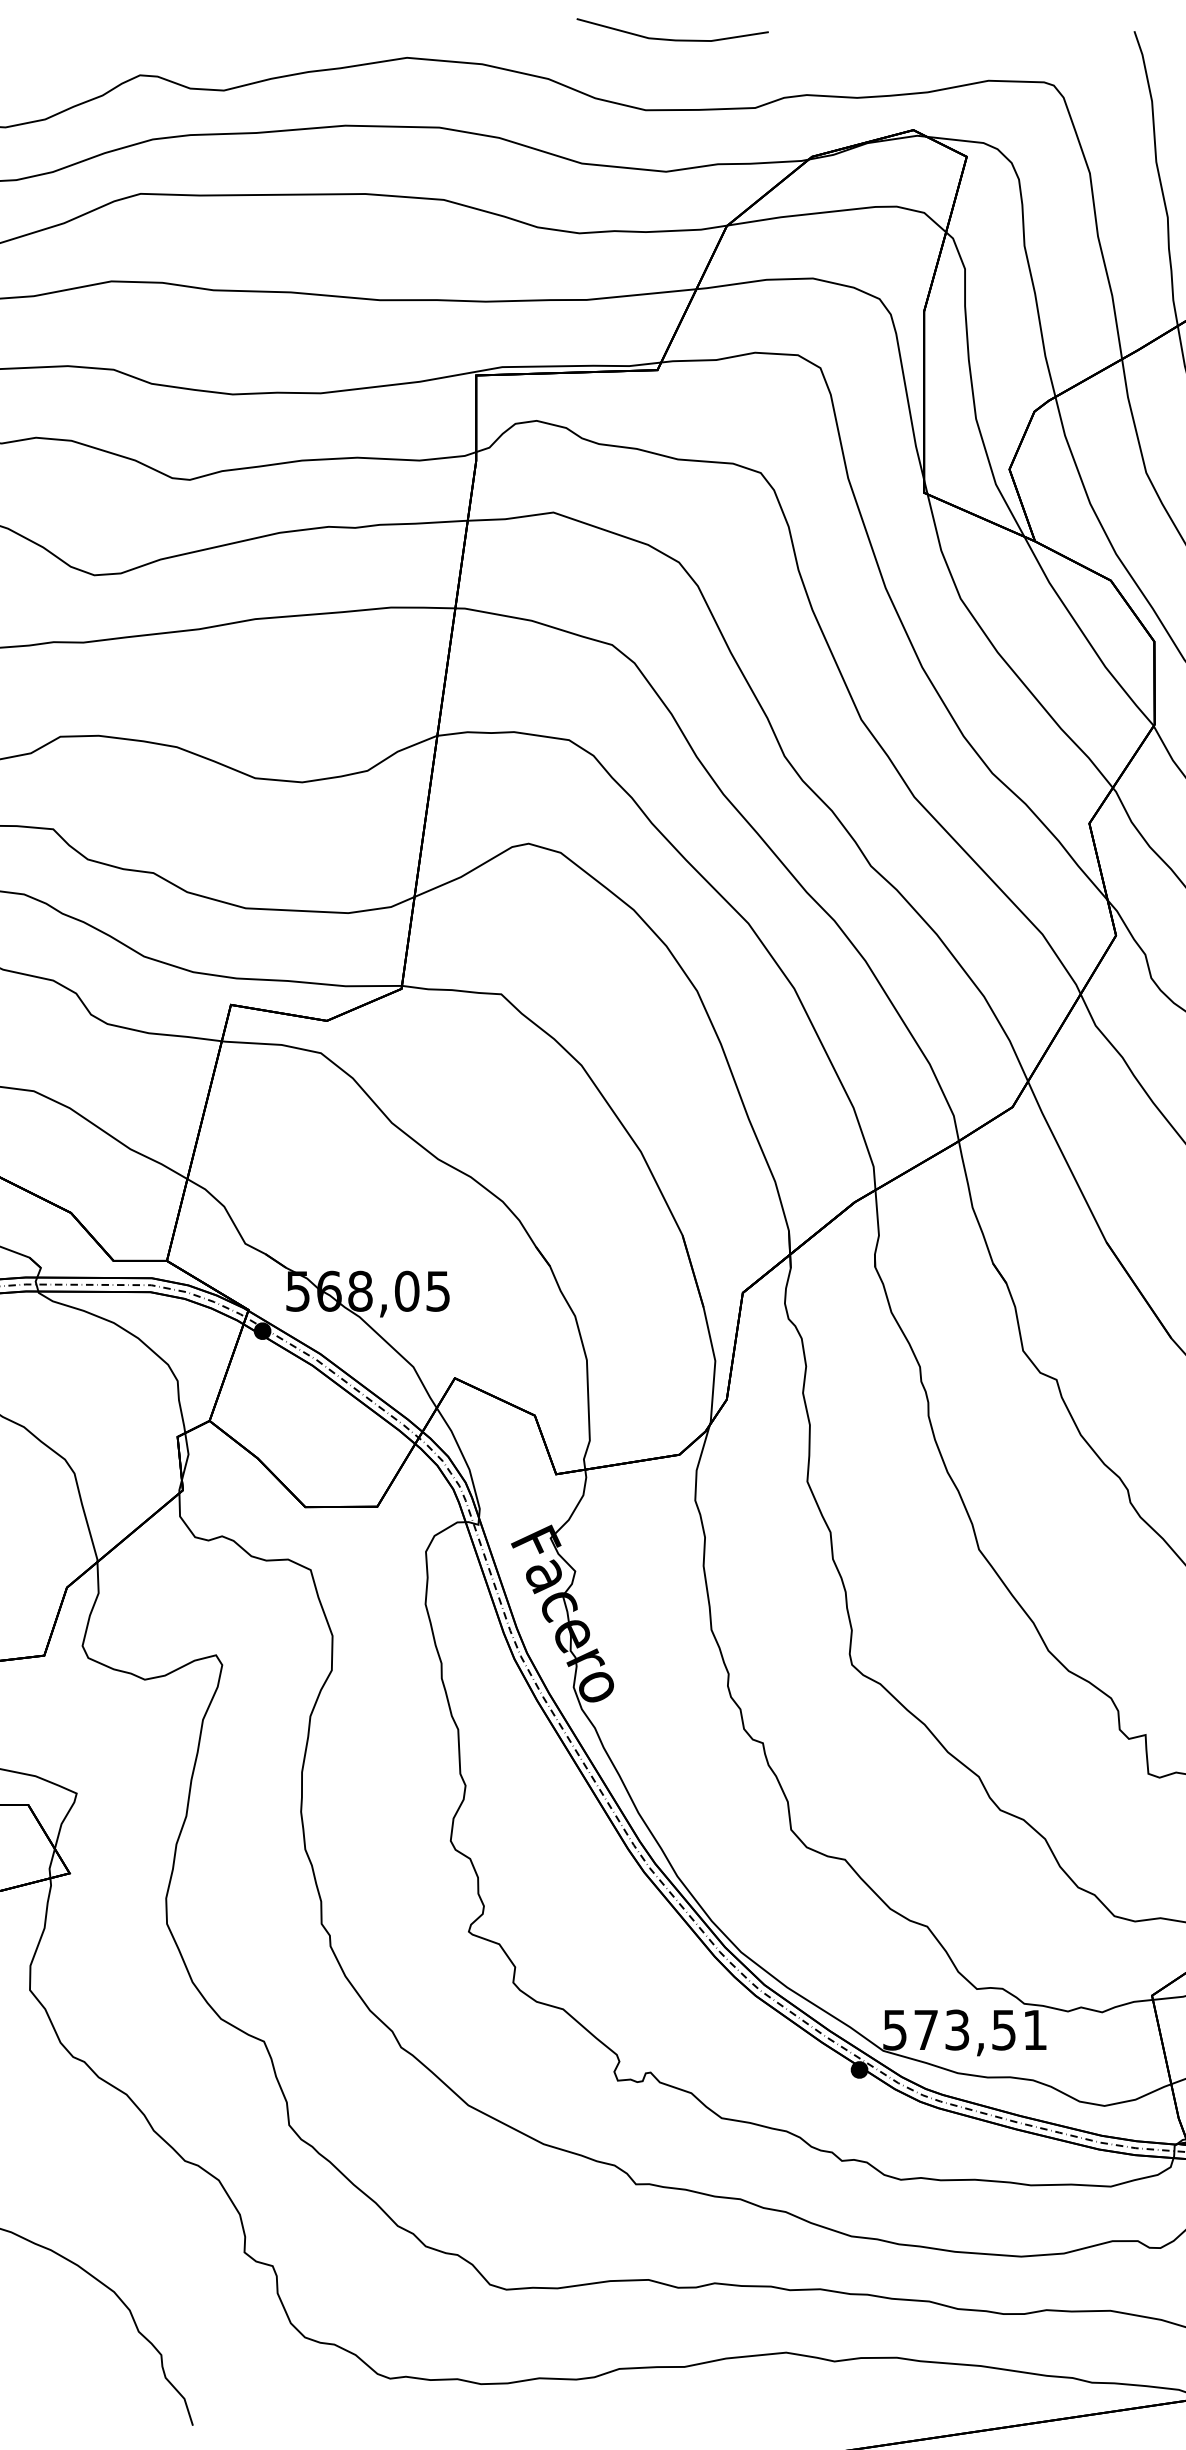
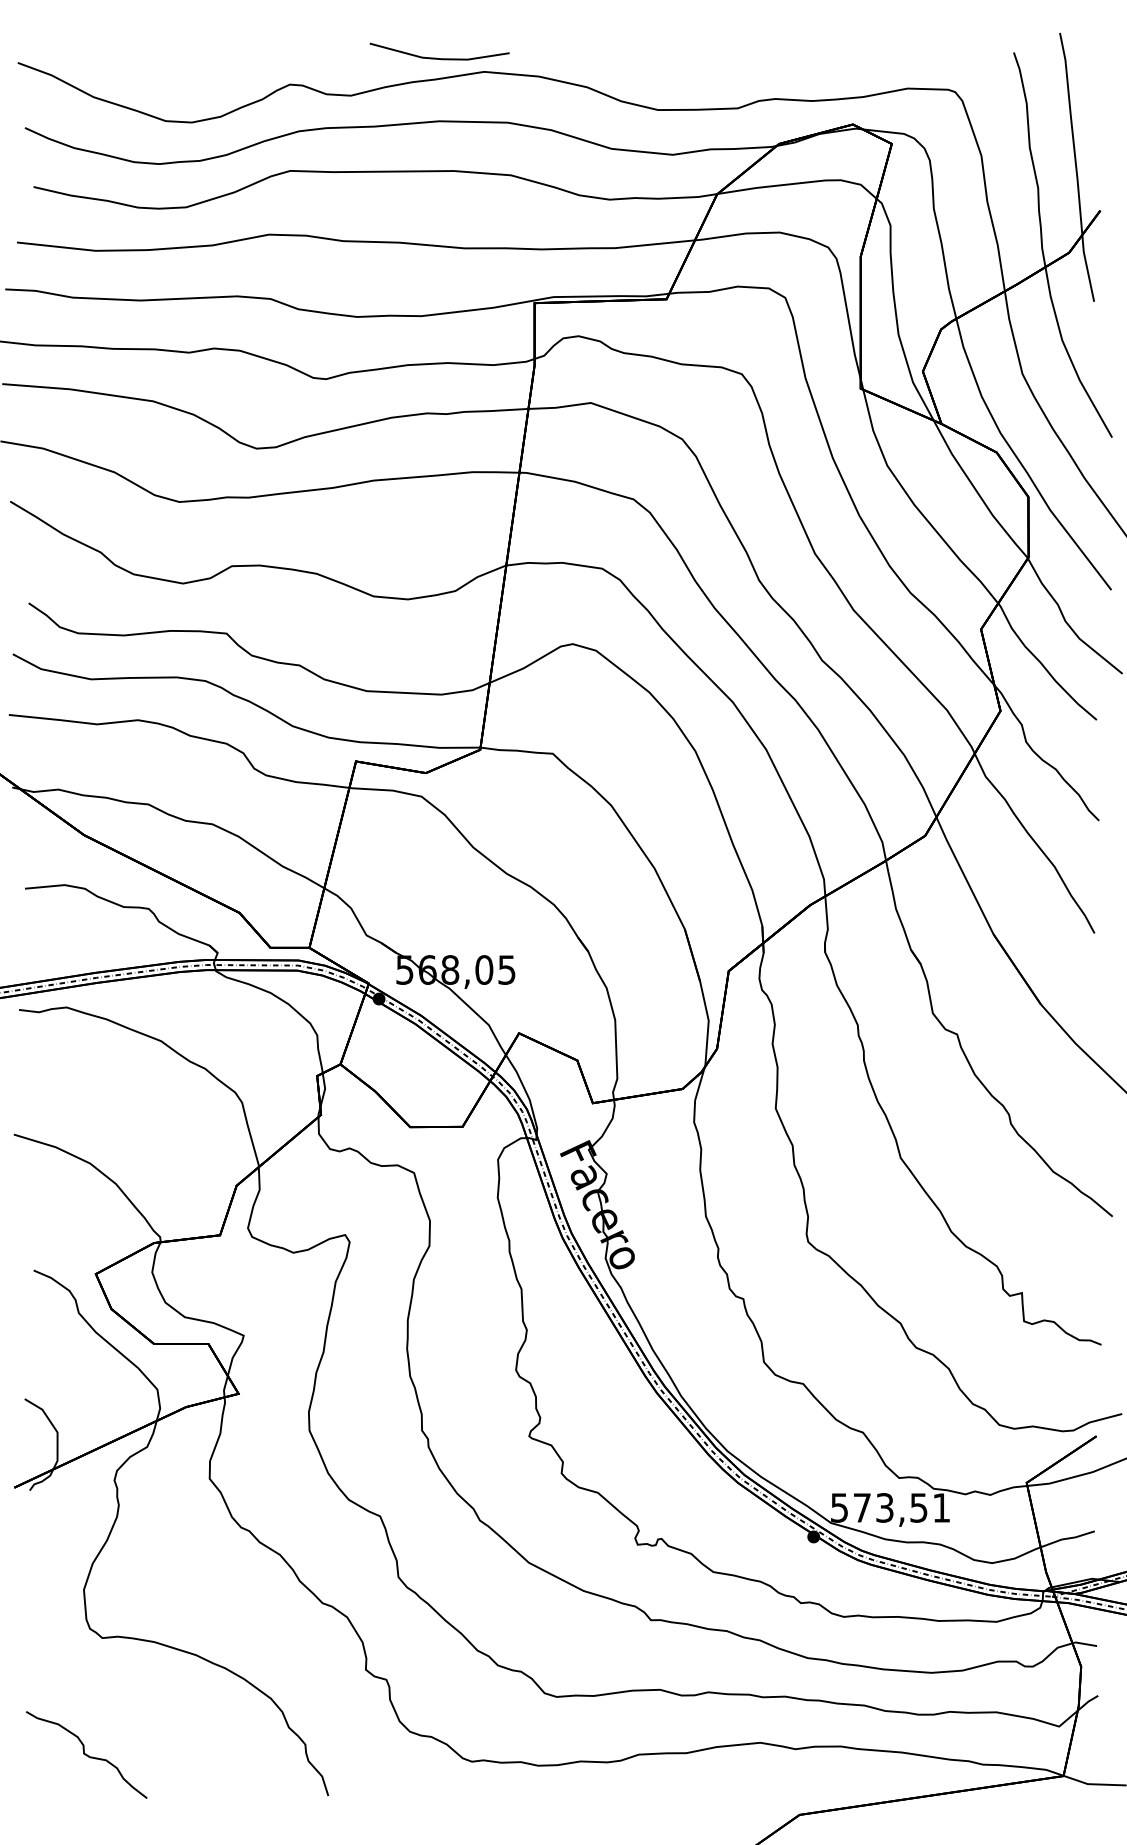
line: (668, 38) -> (436, 57), moved

